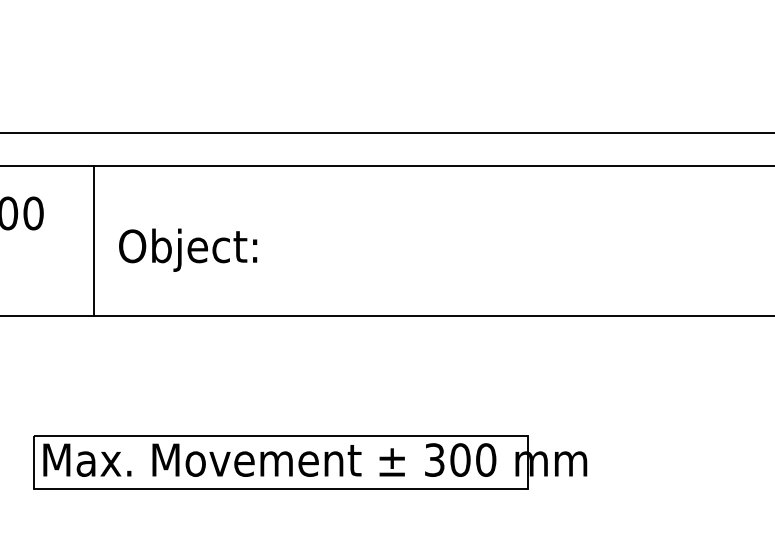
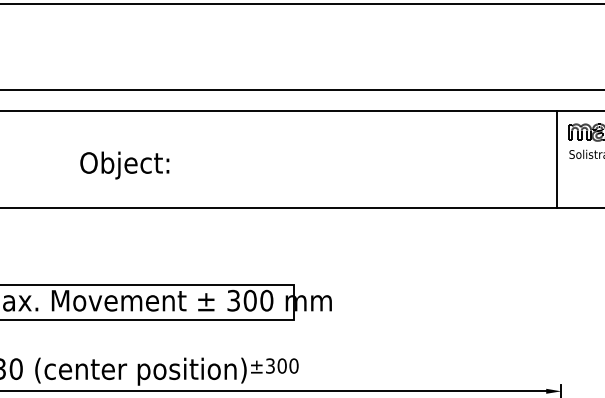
line: (92, 240) -> (13, 159), removed
text: (187, 250) -> (124, 165), moved

